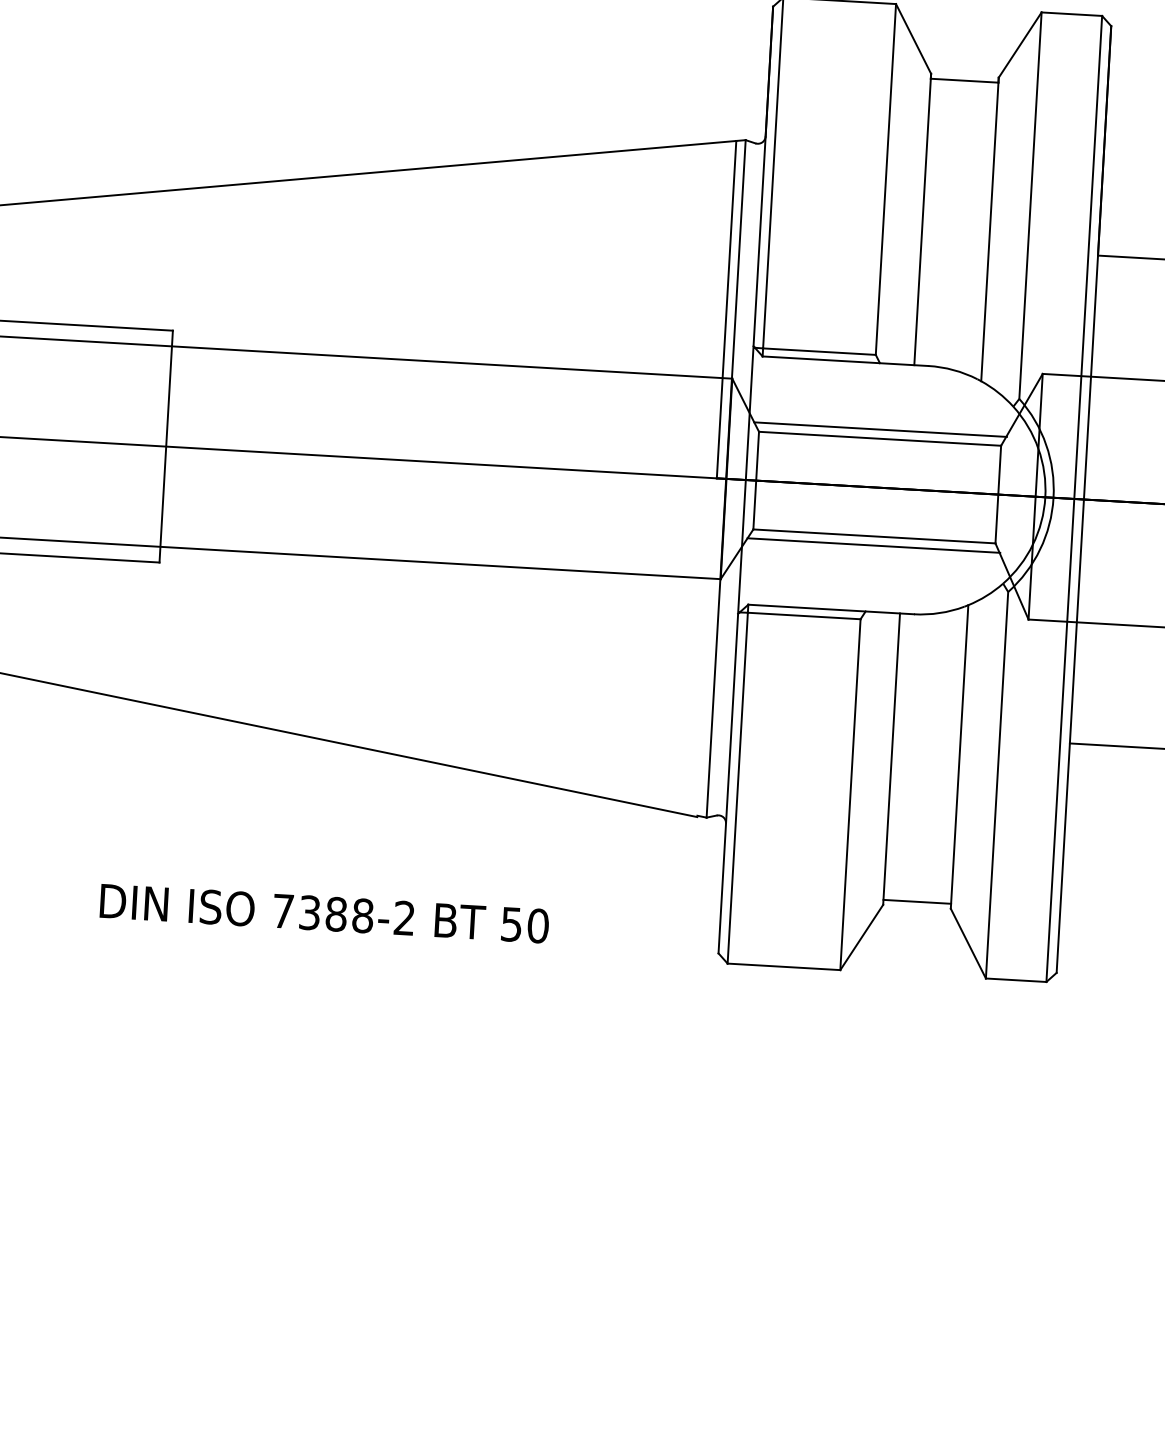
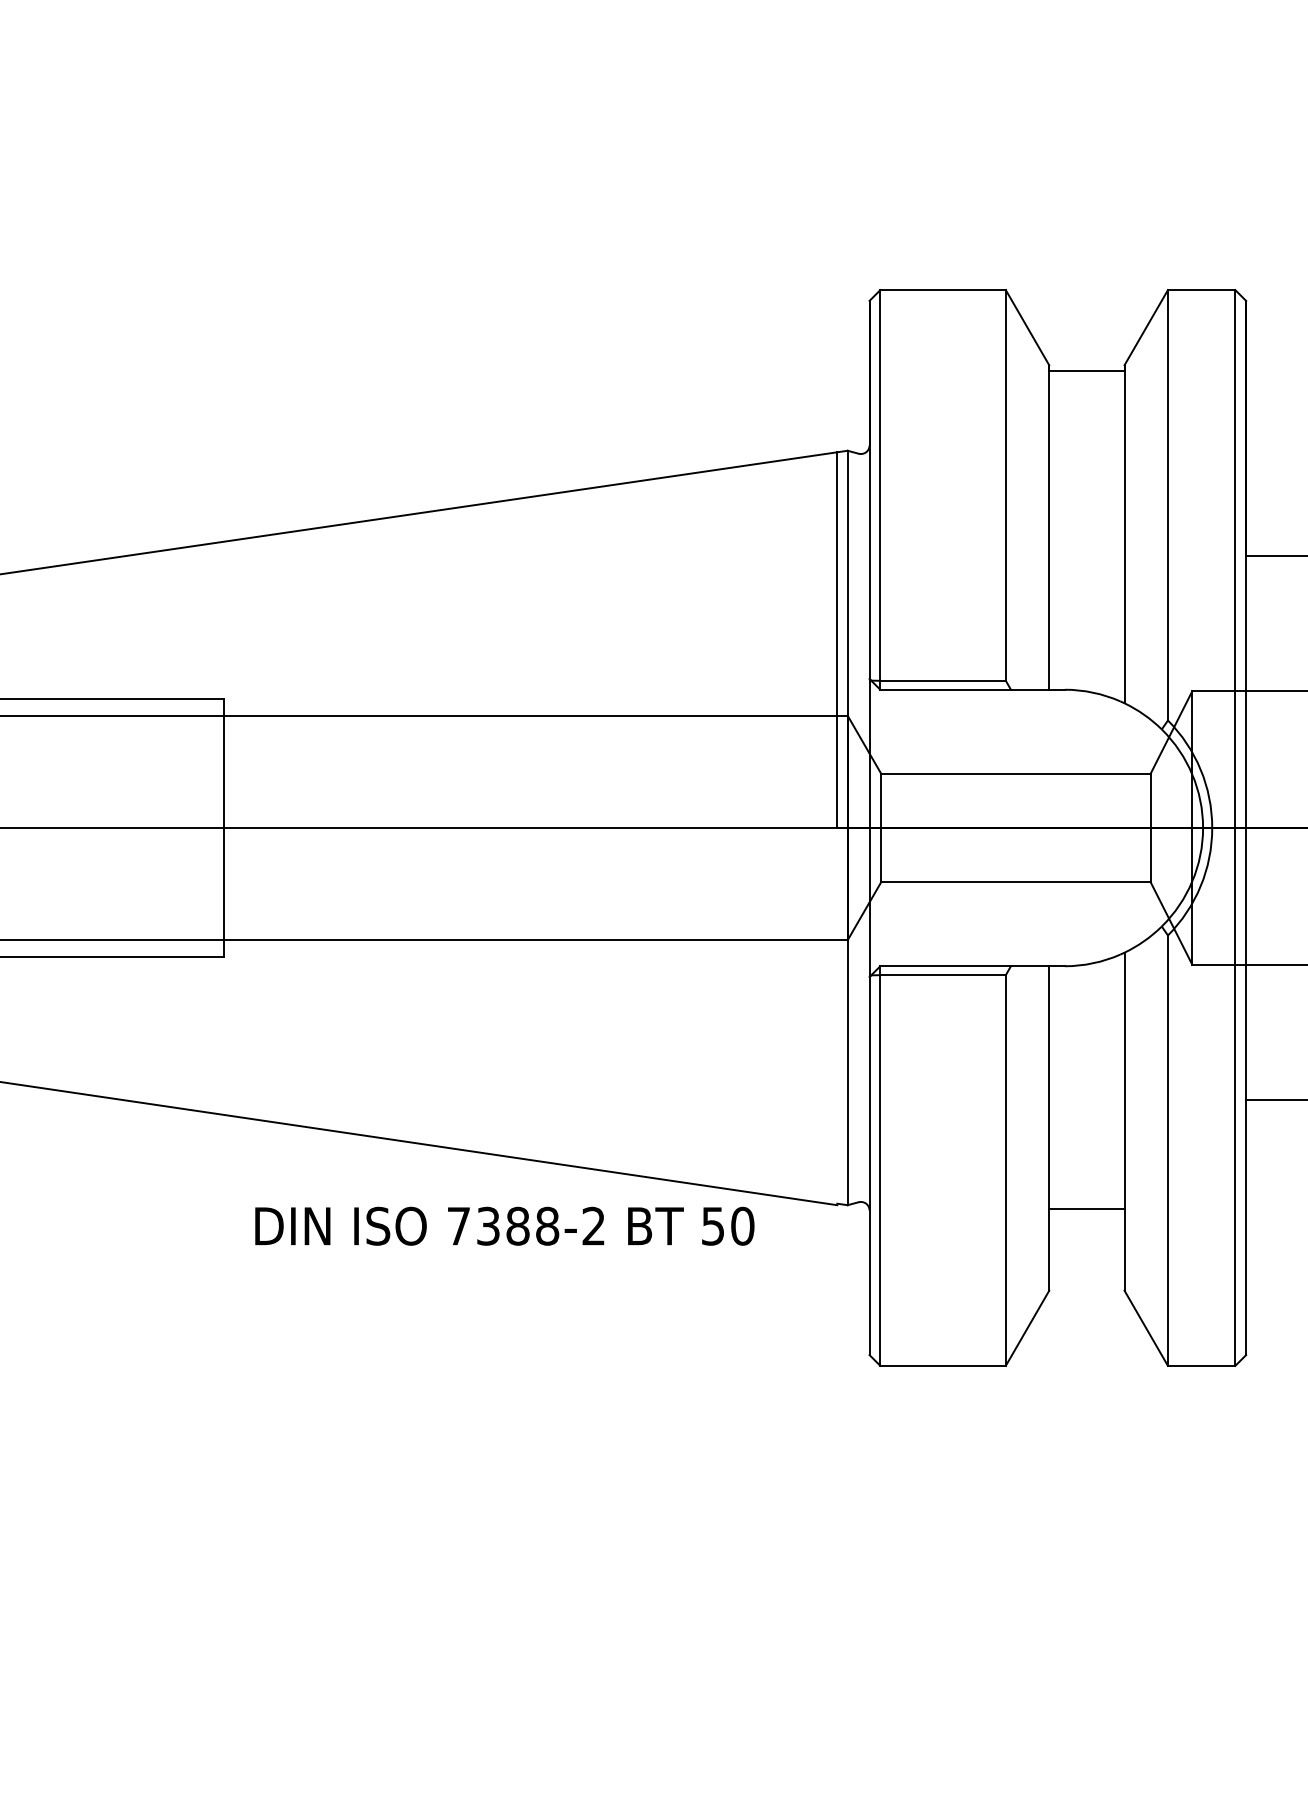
line: (880, 429) -> (1015, 763), removed
line: (873, 545) -> (1015, 892), removed
line: (916, 902) -> (1086, 1209), moved
text: (324, 912) -> (504, 1225), moved

